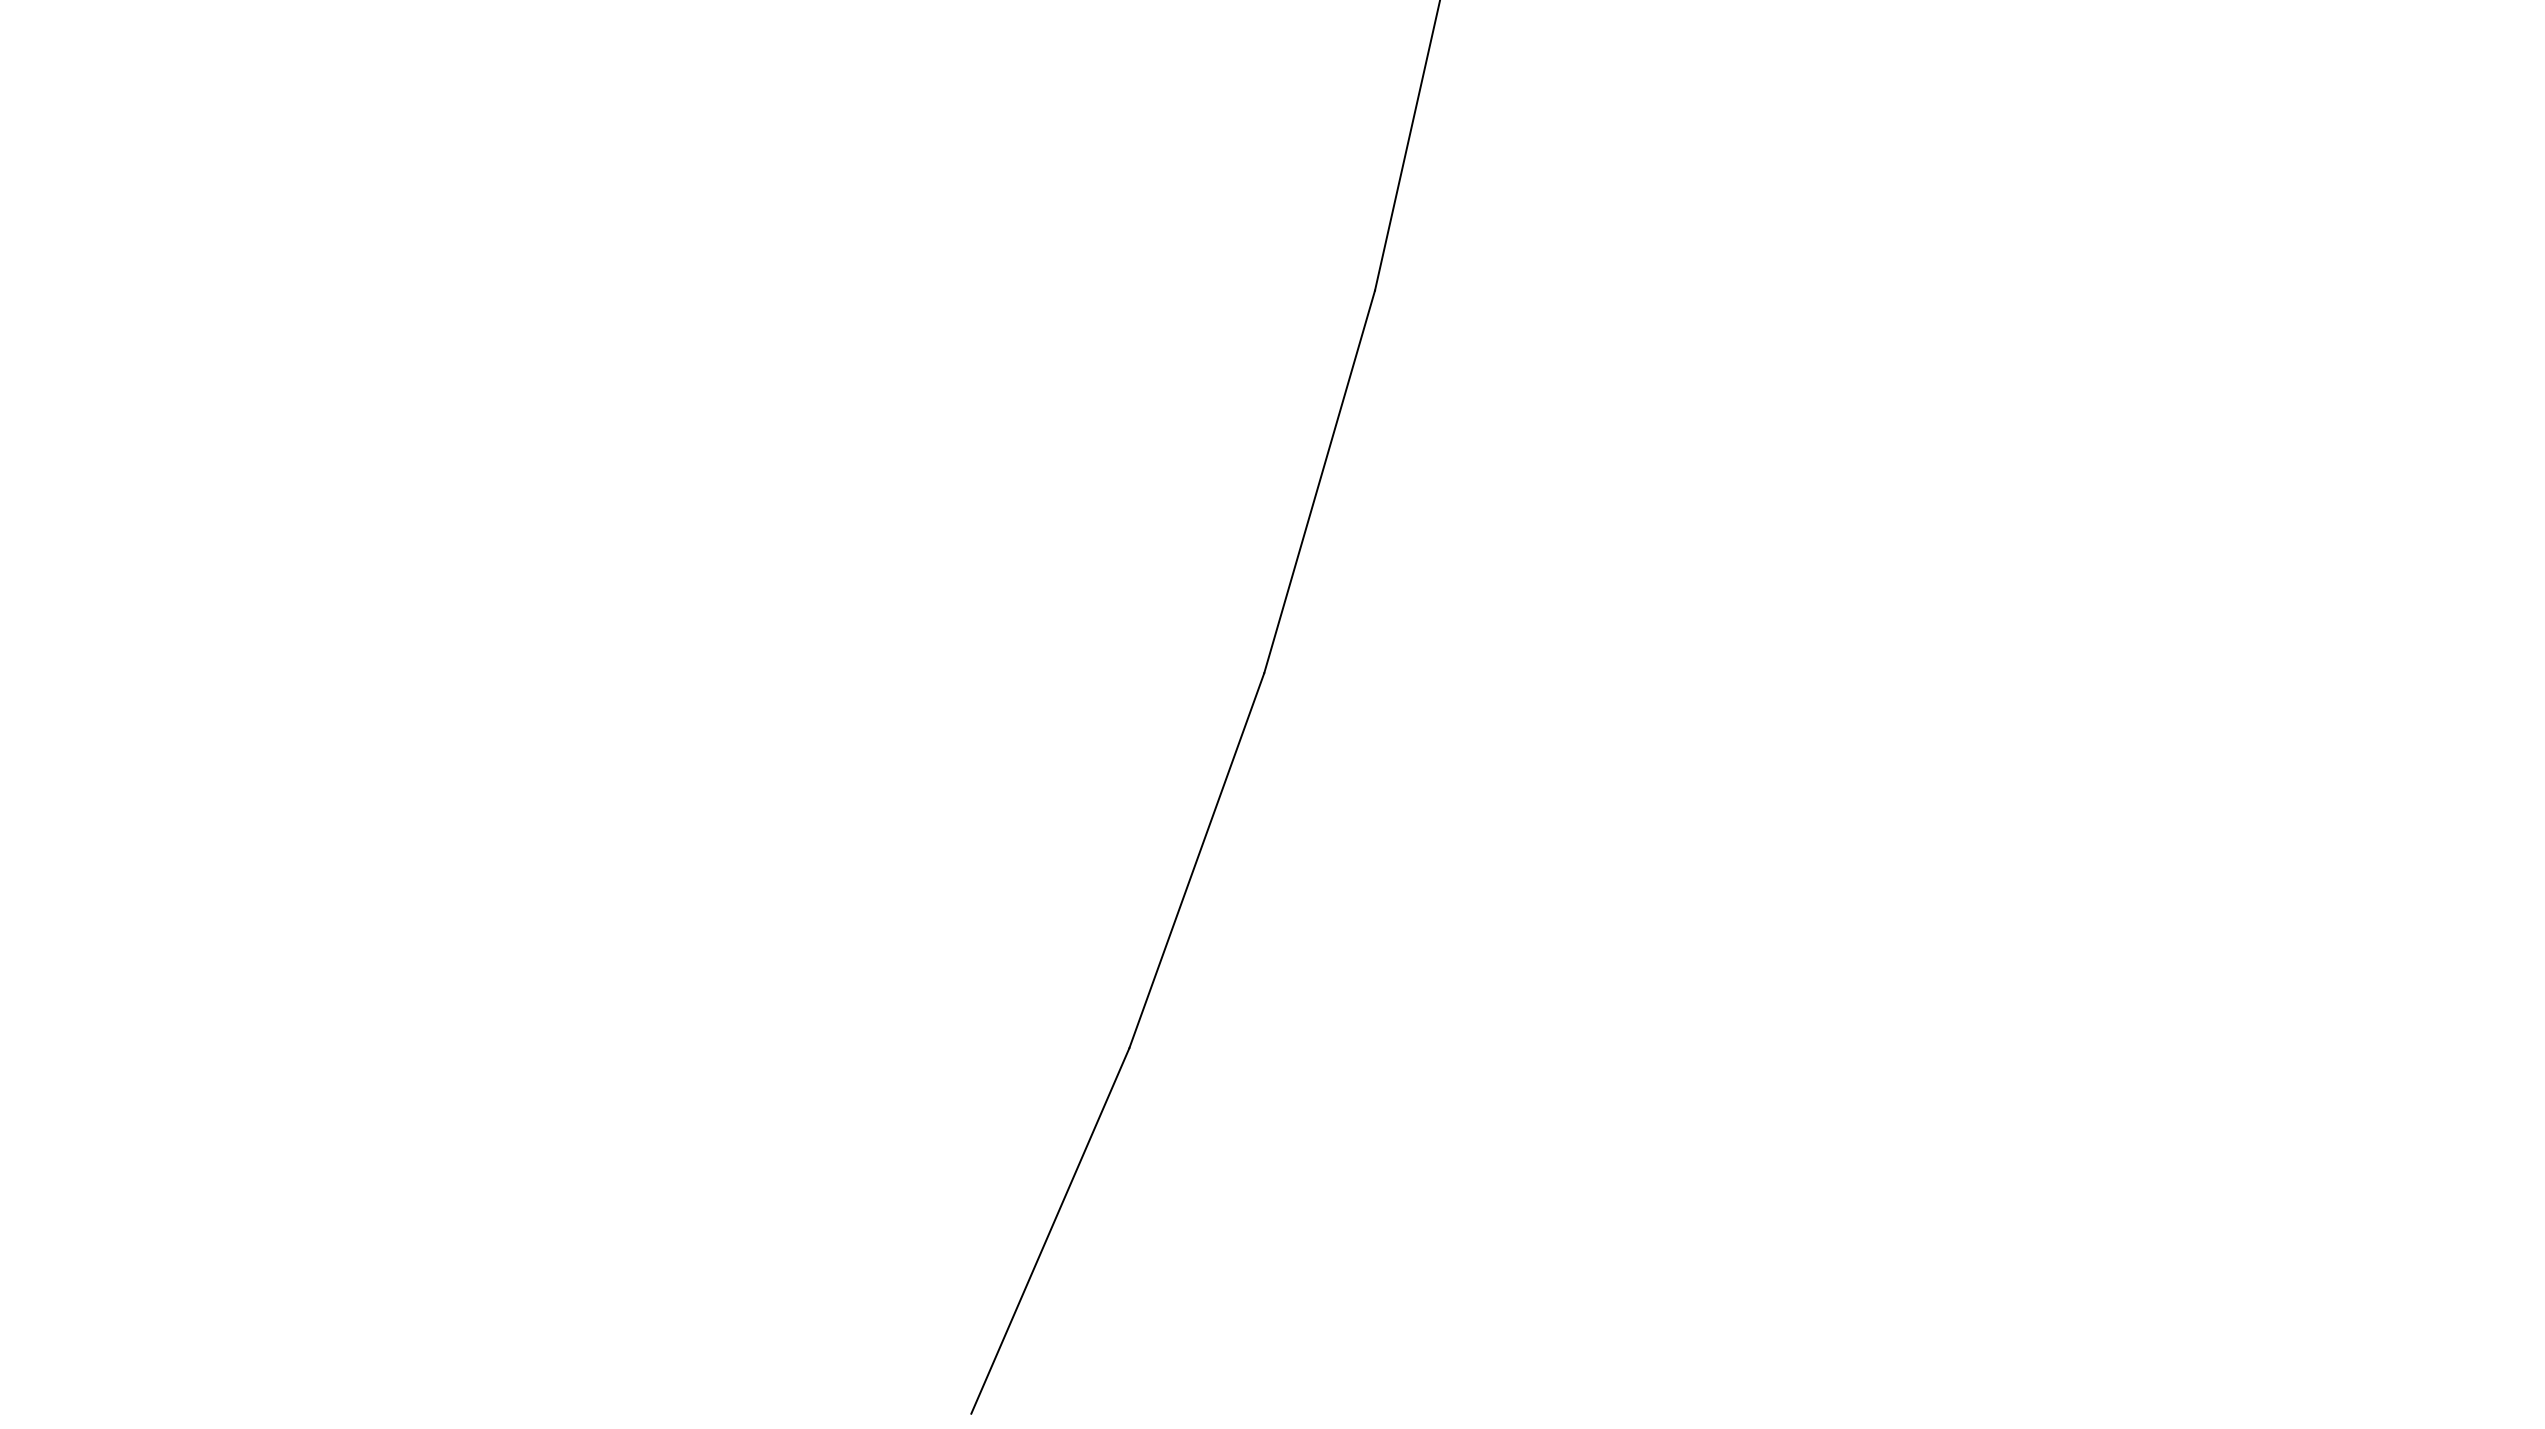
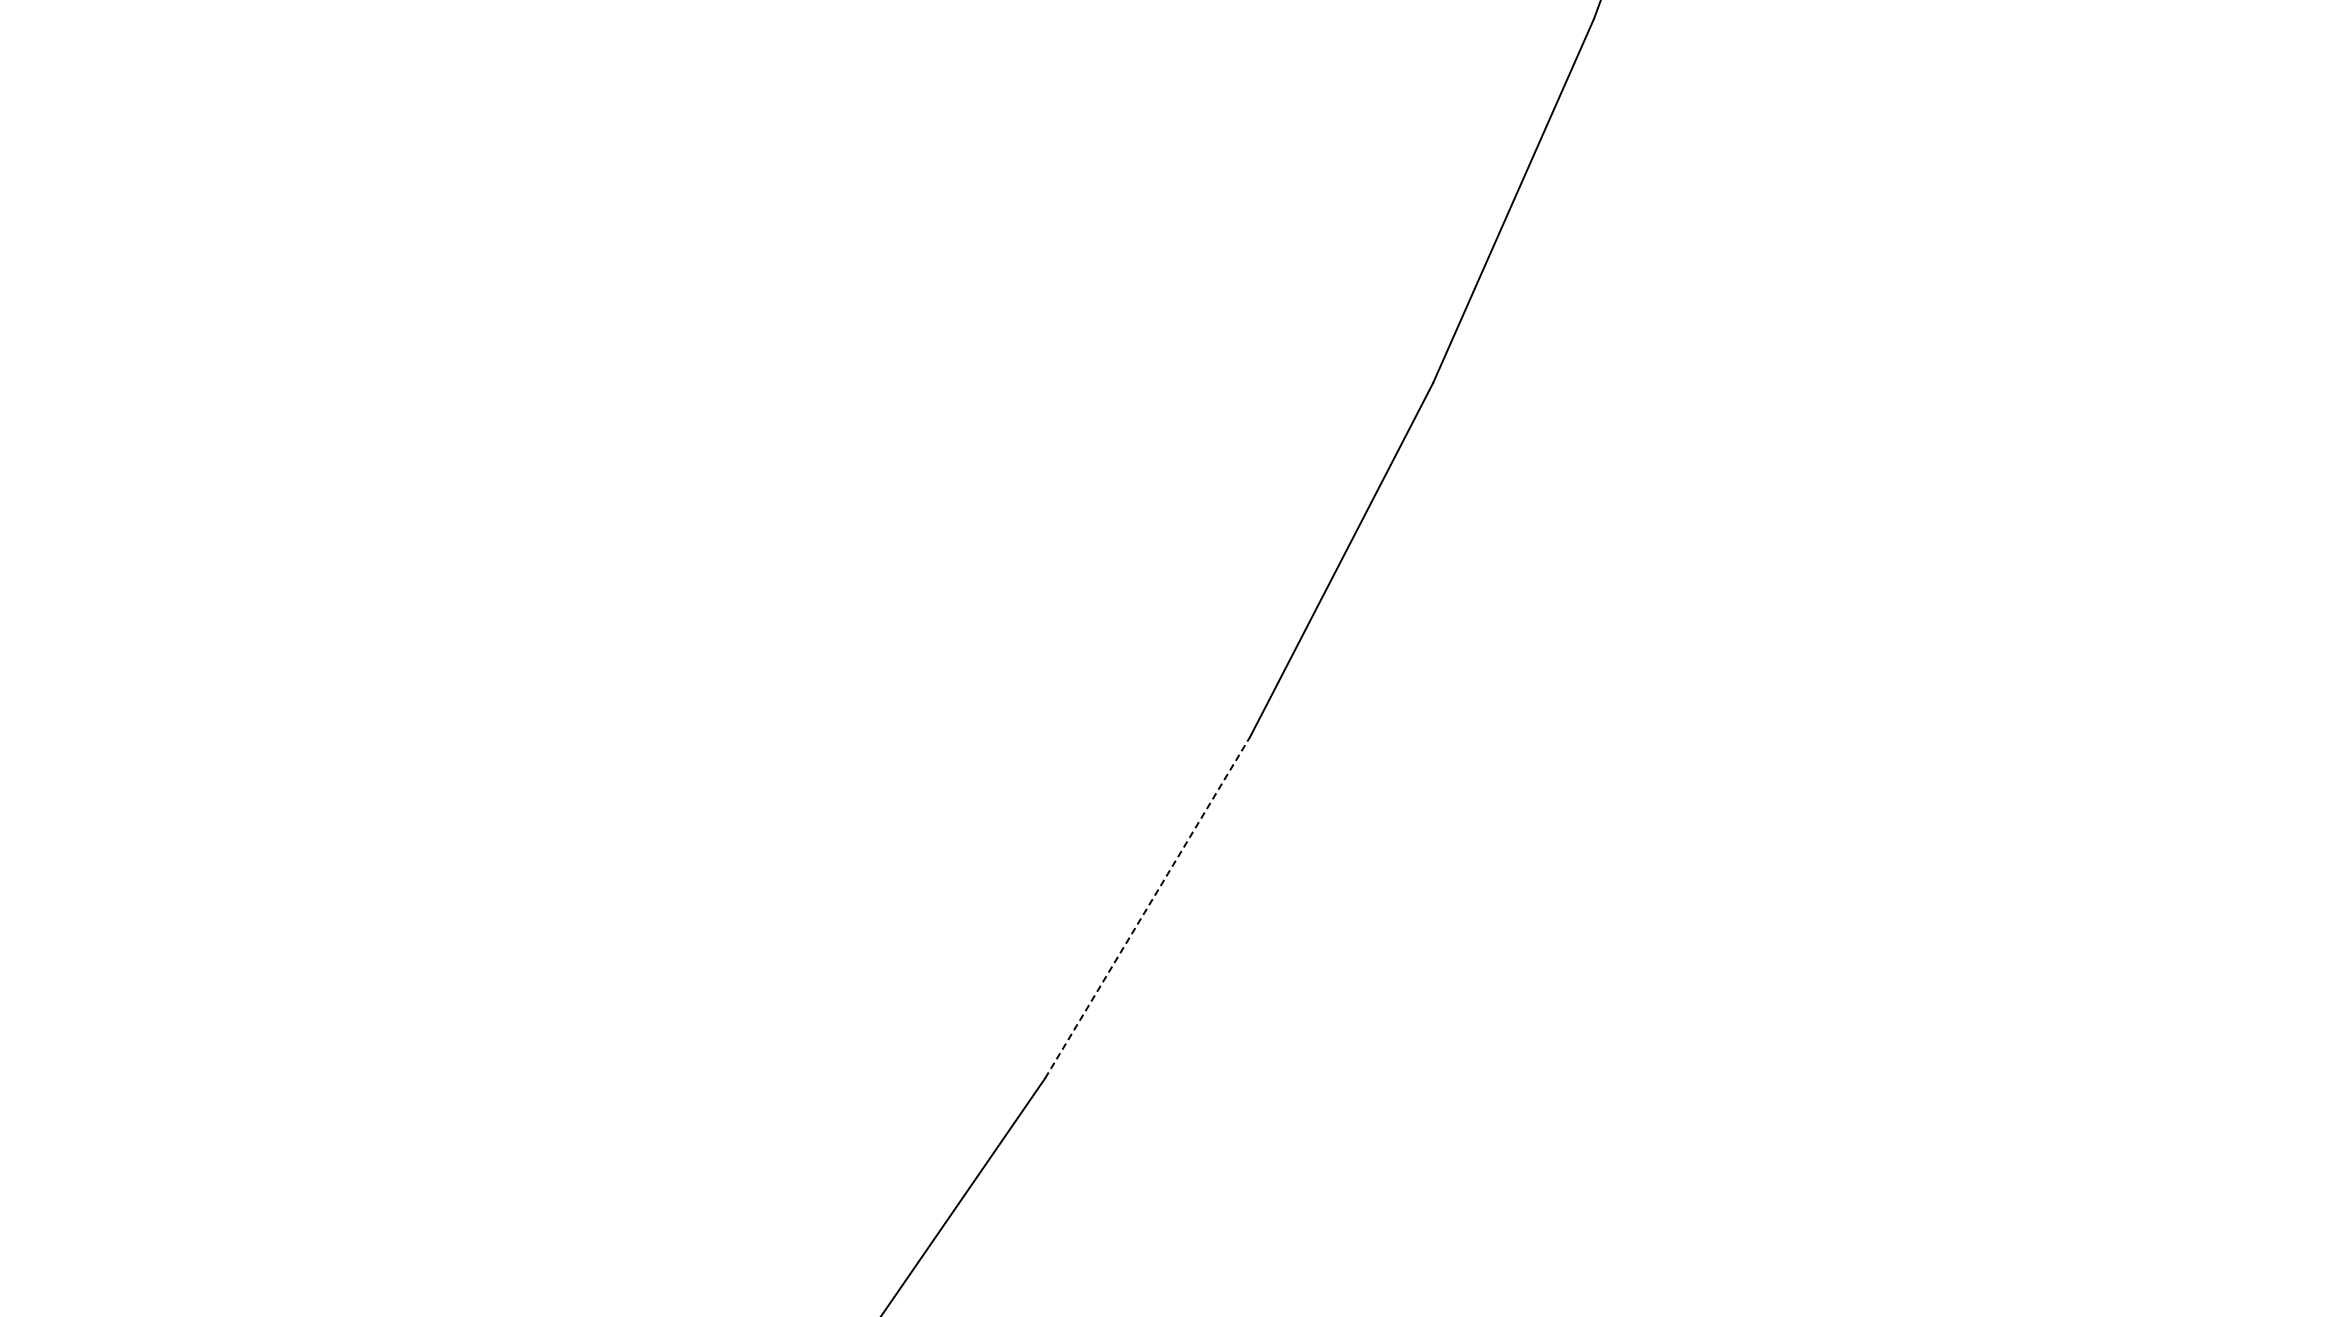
line: (1197, 860) -> (1148, 907), solid -> dashed

